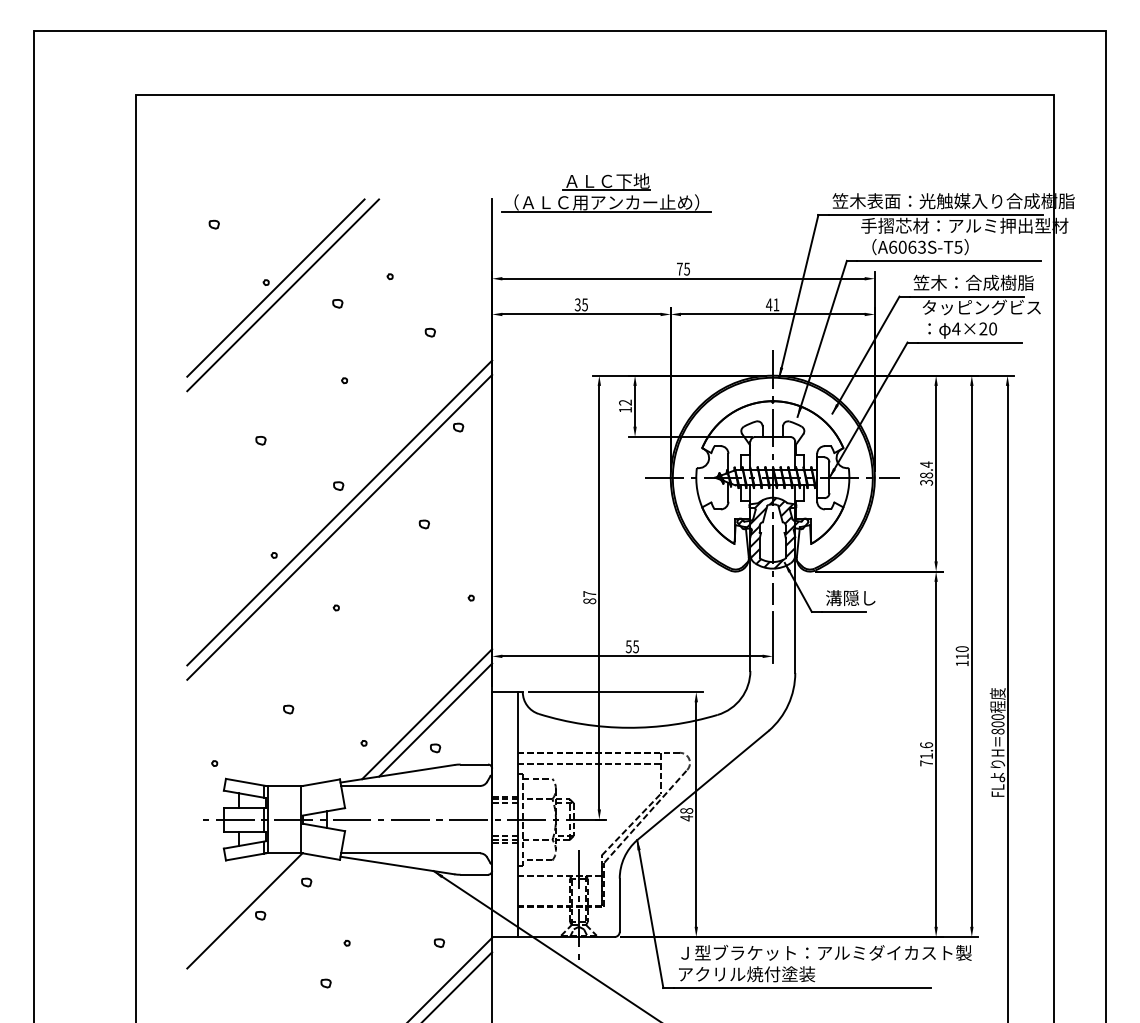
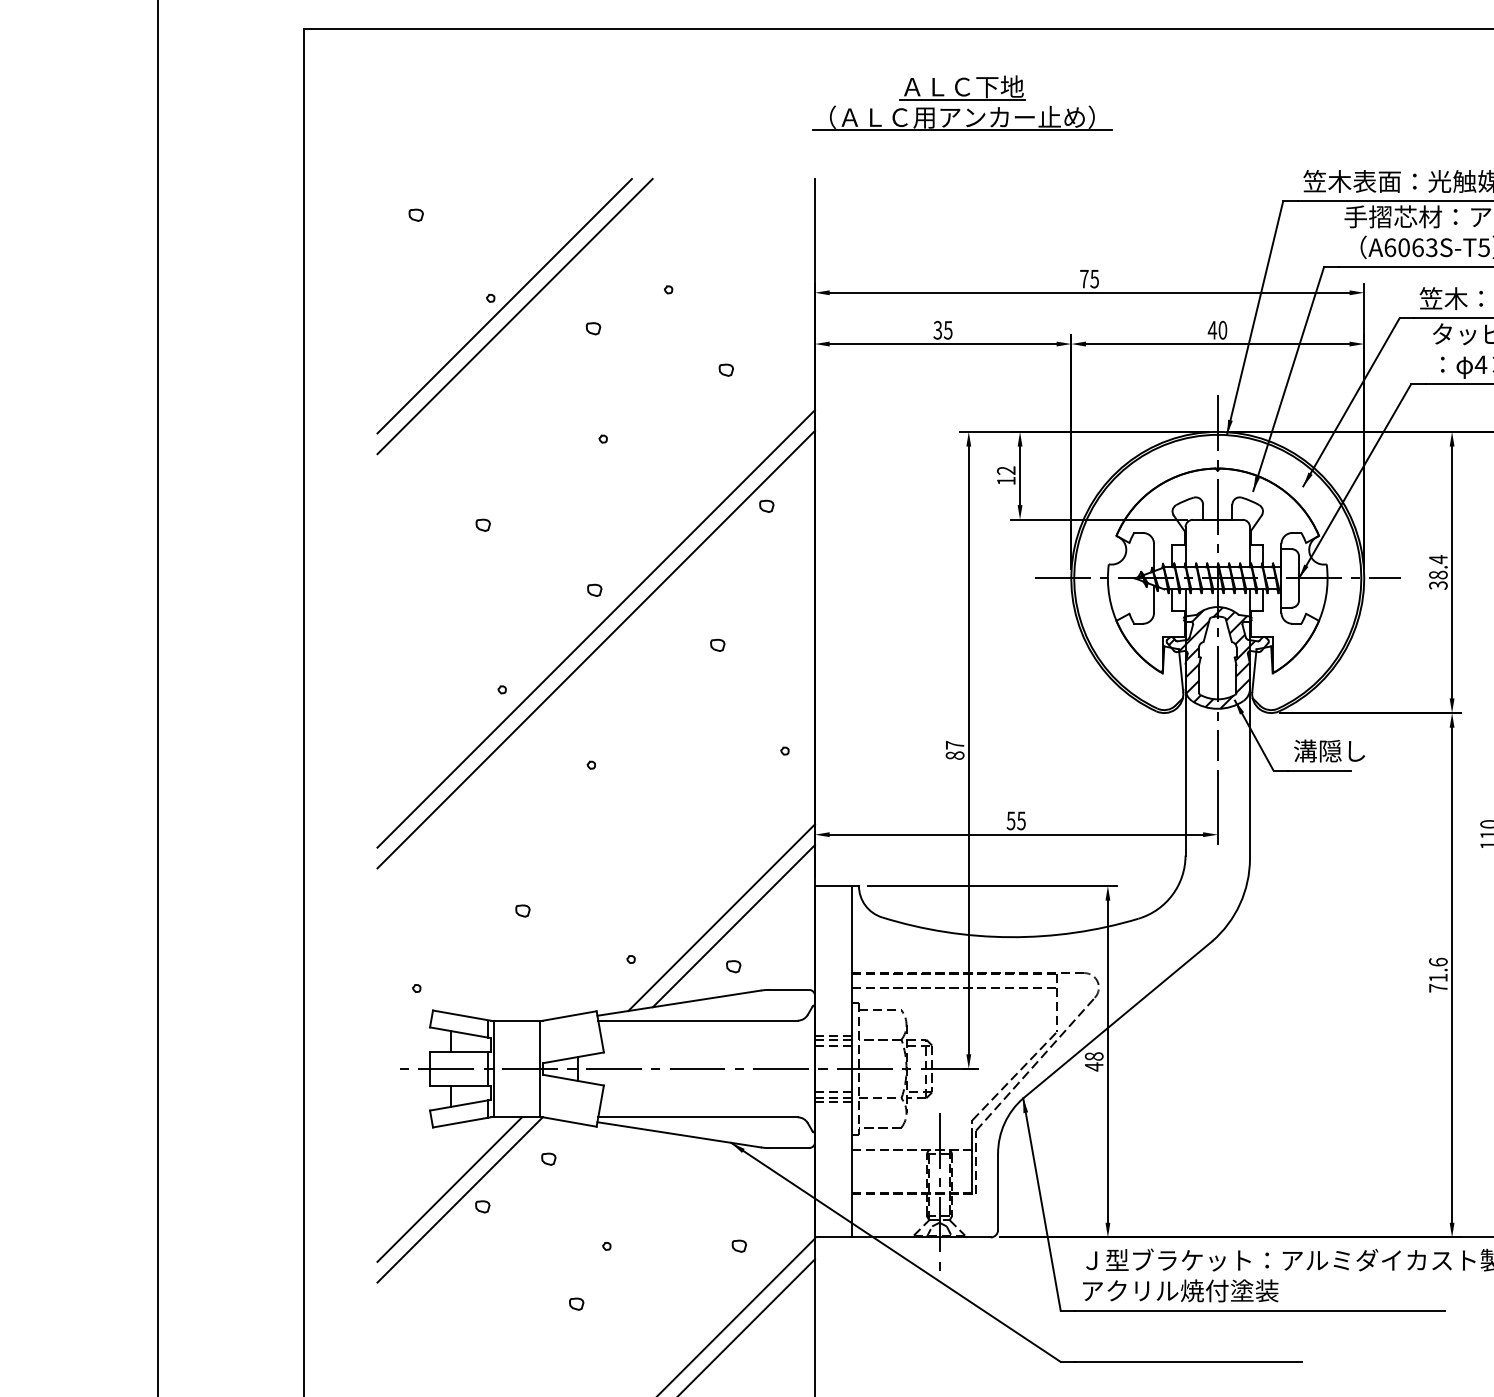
part: (606, 192) -> (961, 103), moved
text: (776, 304) -> (1223, 329), 41 -> 40
line: (237, 903) -> (449, 1189), added

